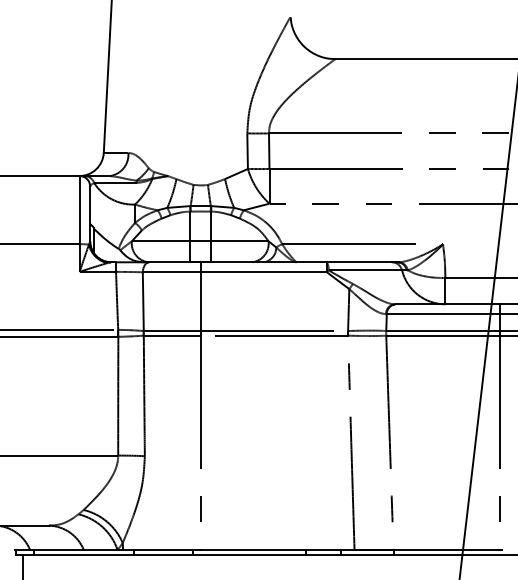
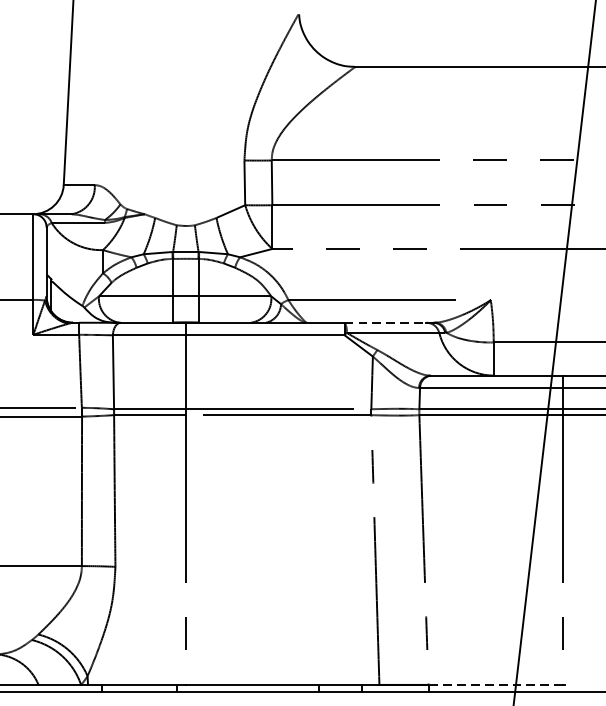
line: (359, 262) -> (385, 323), solid -> dashed
line: (446, 549) -> (495, 684), solid -> dashed

